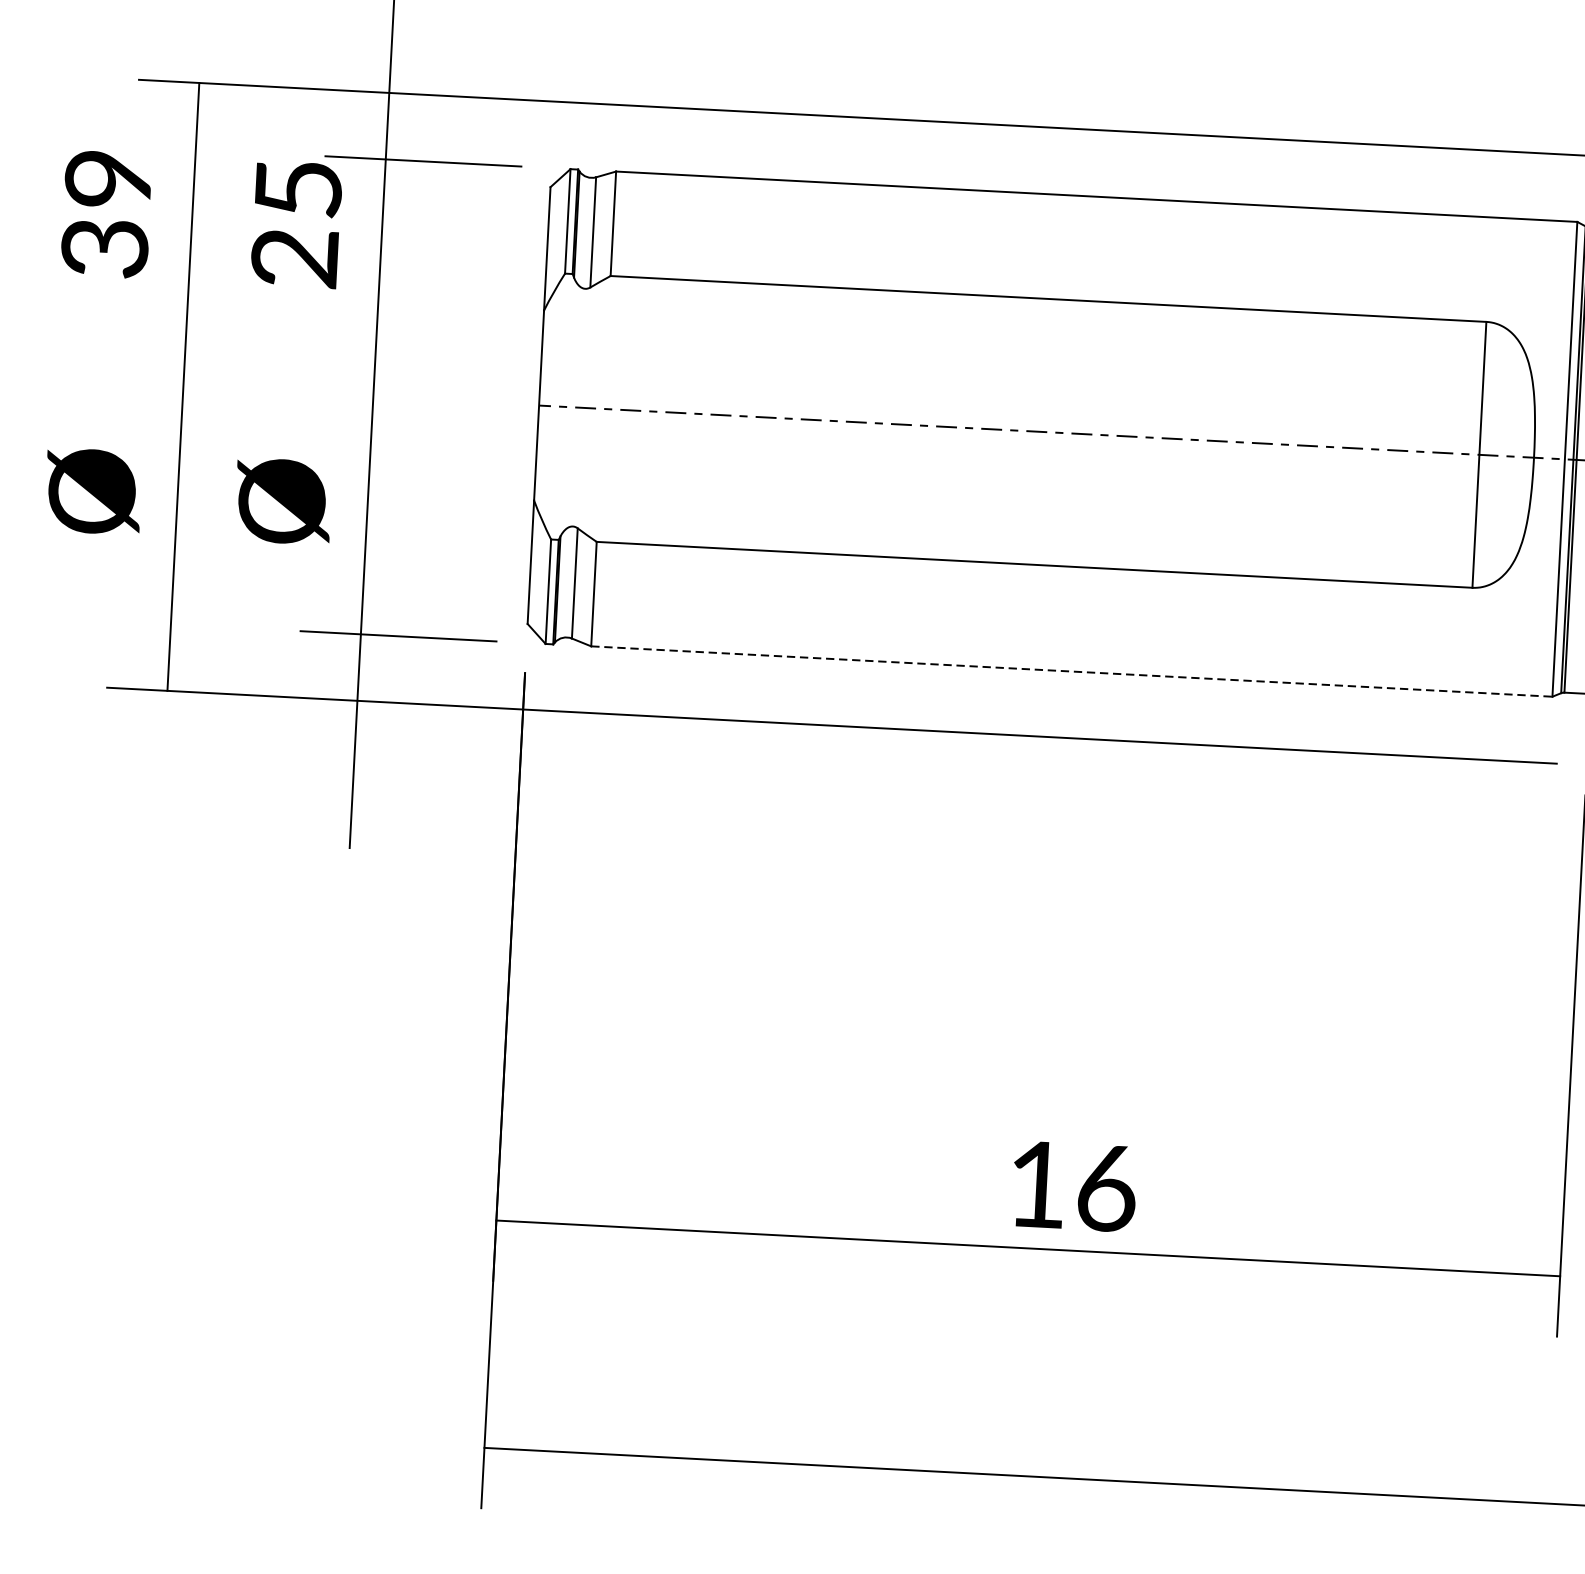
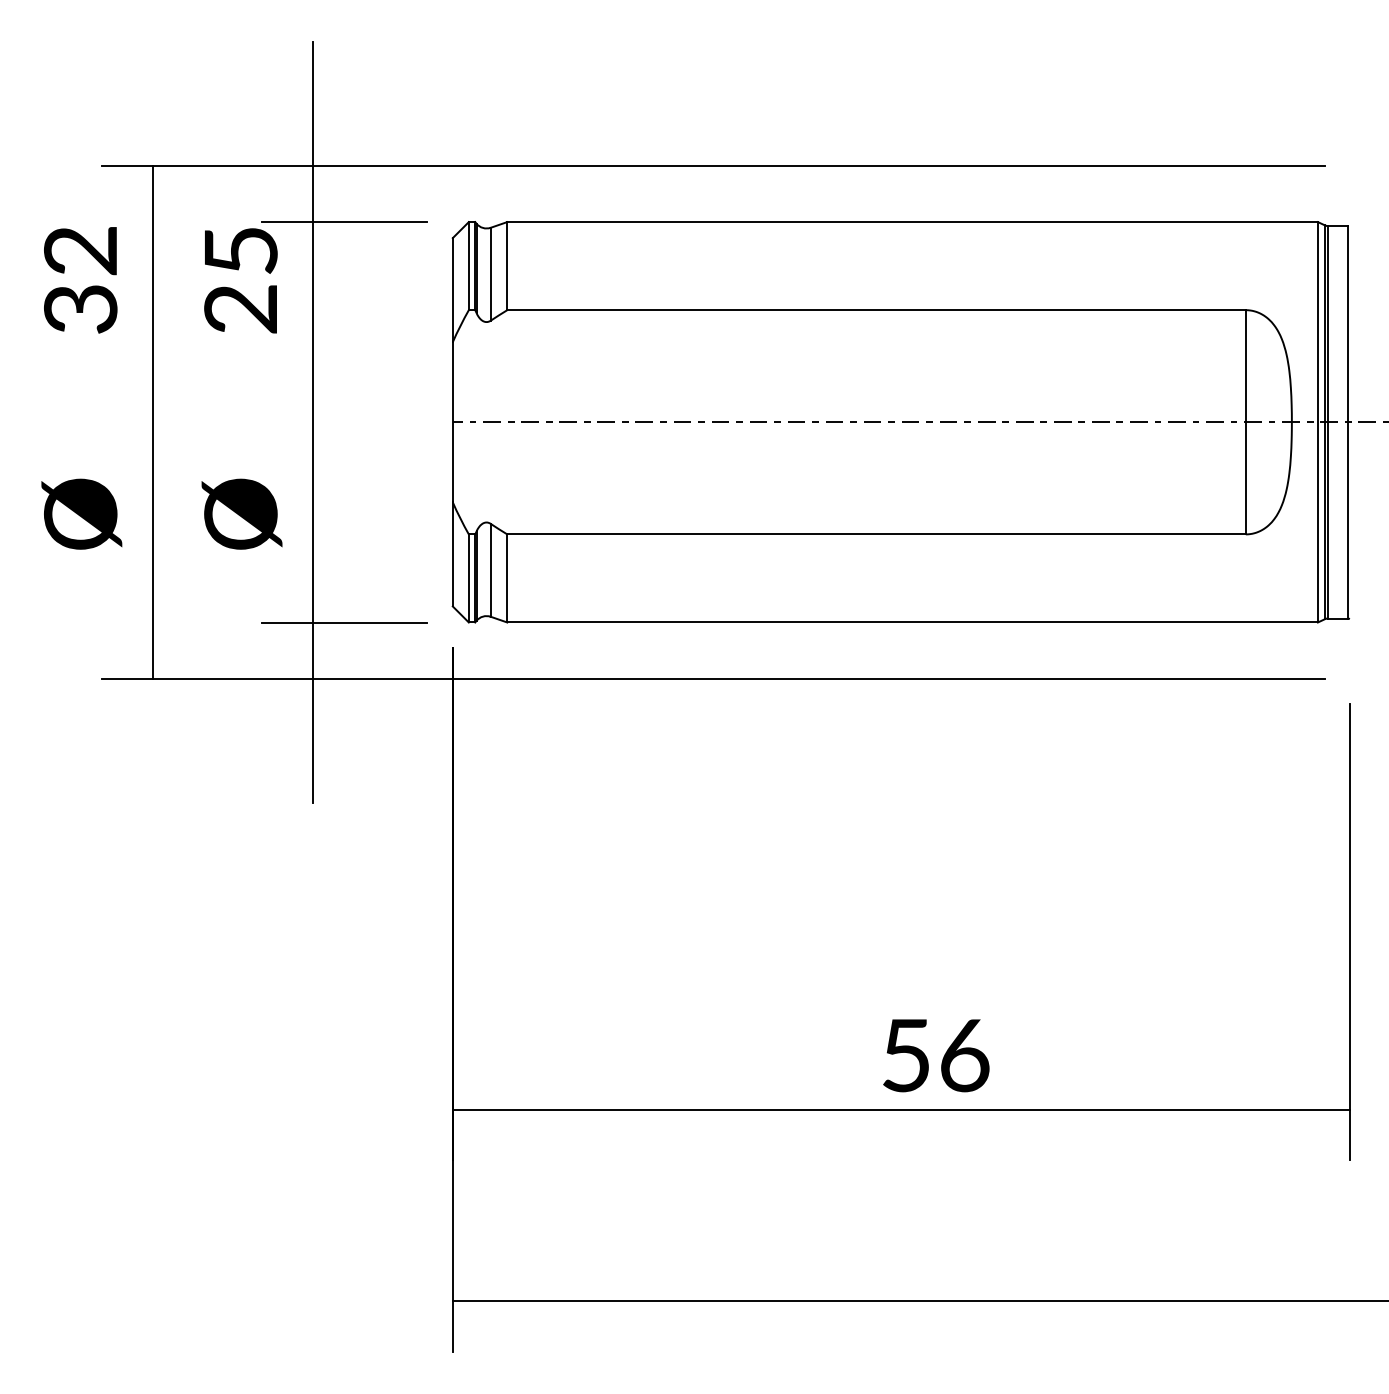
text: (108, 179) -> (80, 251), 39 -> 32
line: (1072, 671) -> (913, 622), dashed -> solid
text: (1036, 1184) -> (905, 1055), 16 -> 56

